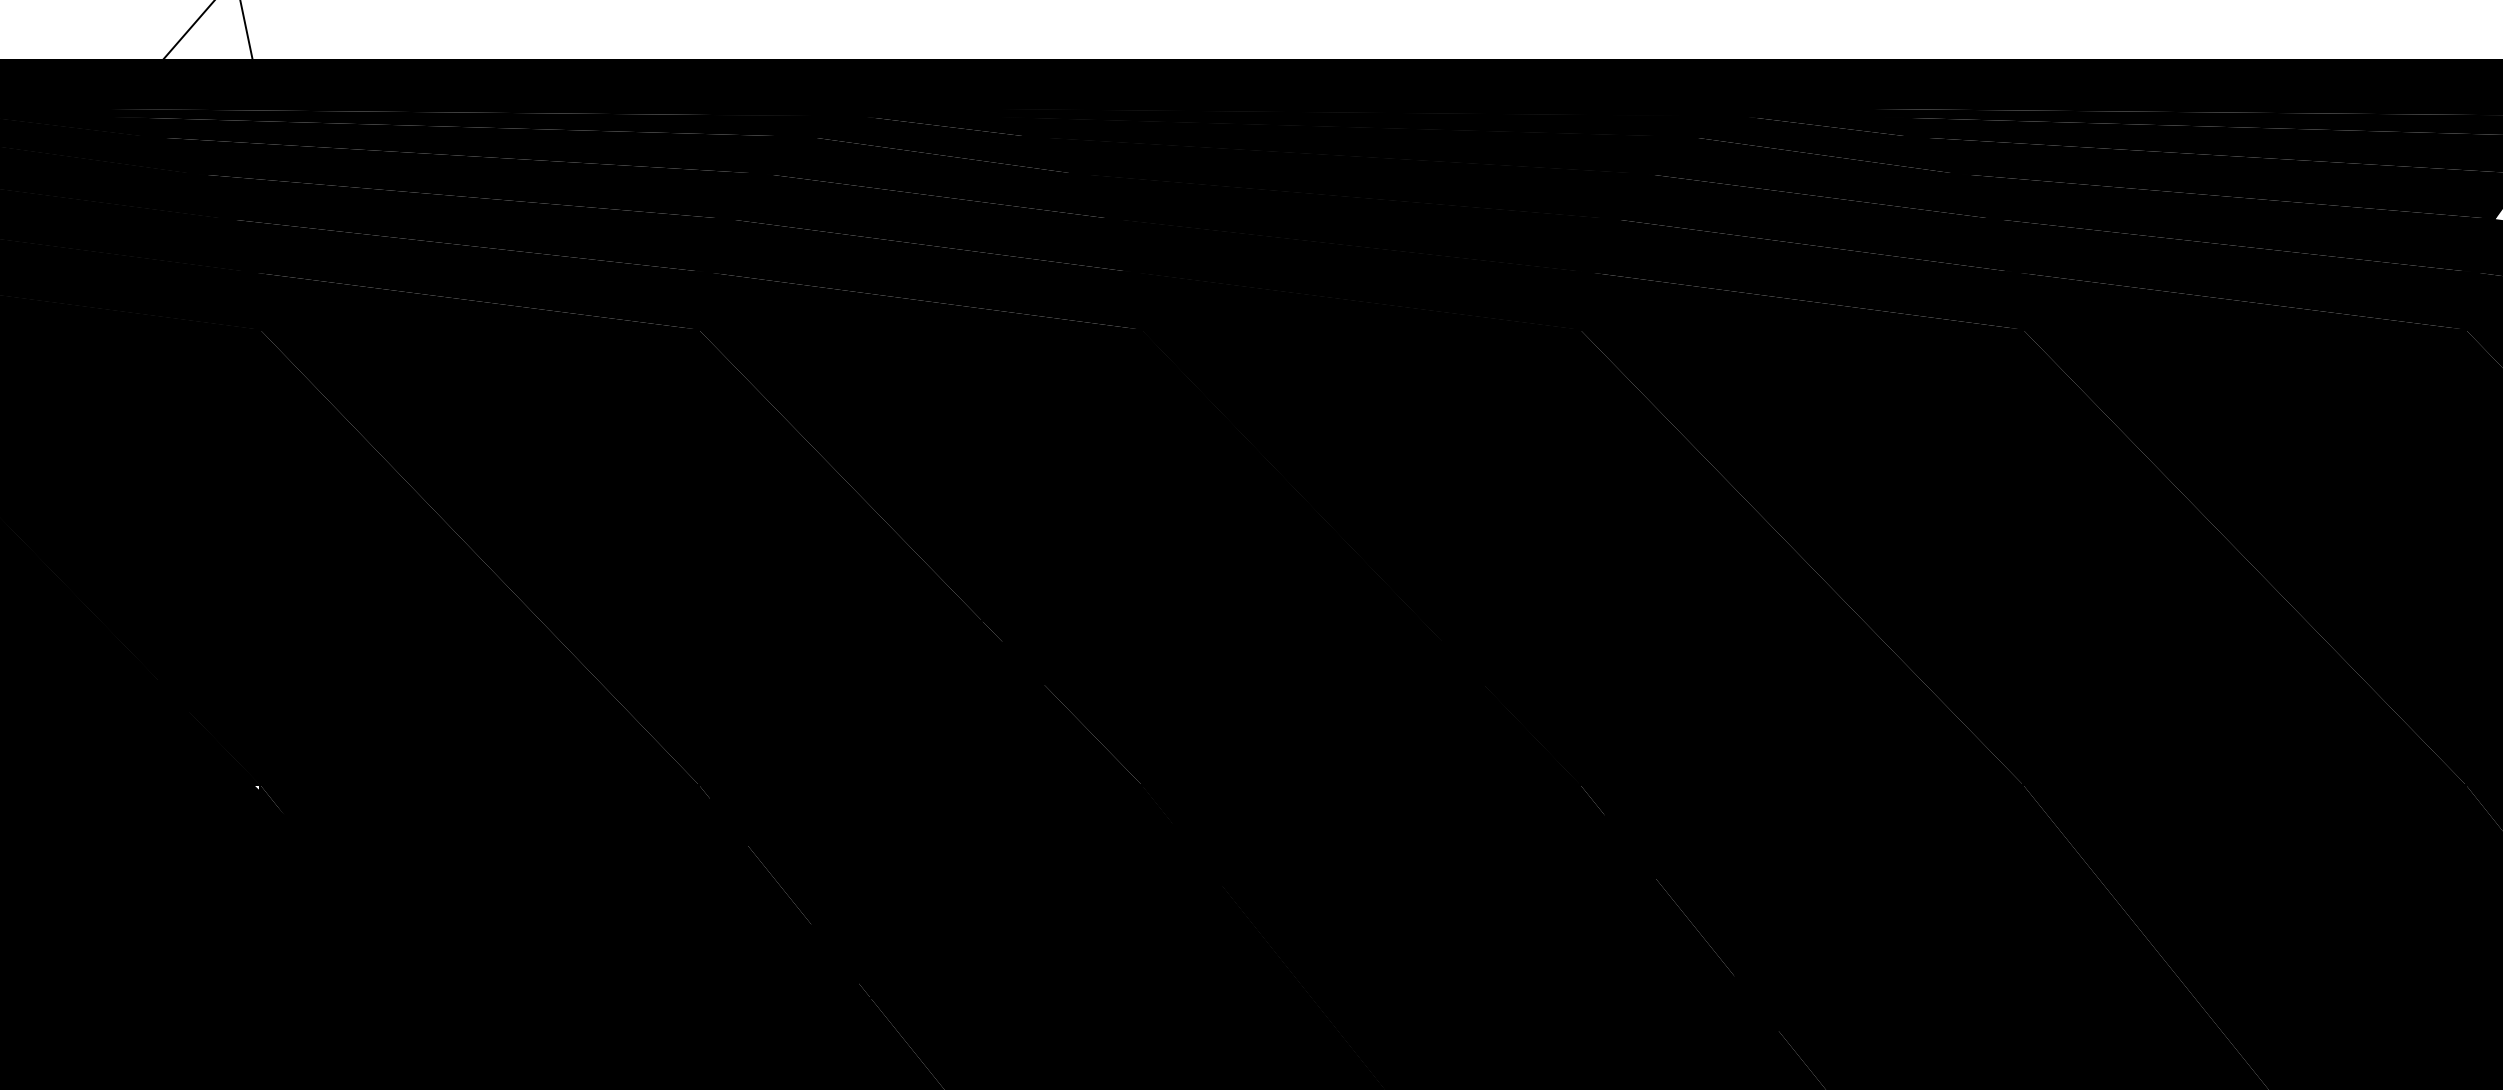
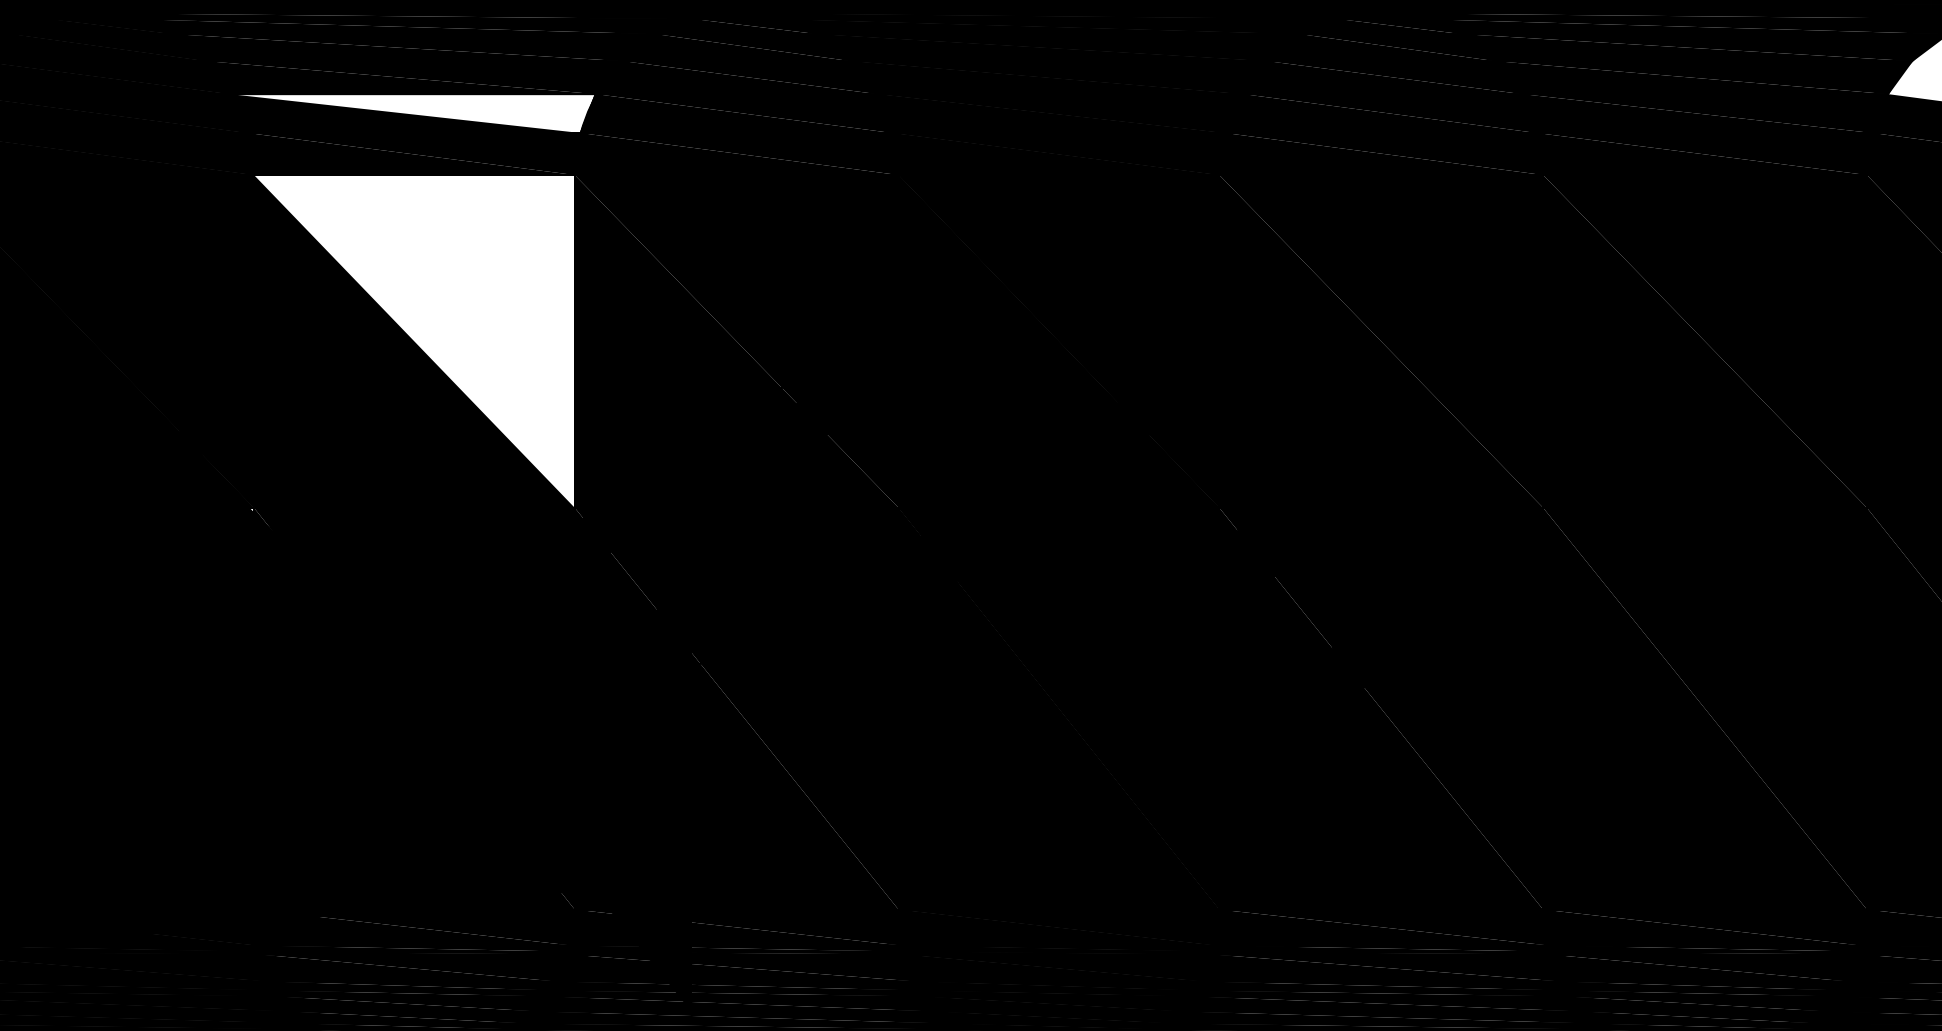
fill: (476, 245) -> (412, 113), removed
fill: (479, 557) -> (414, 341), removed

